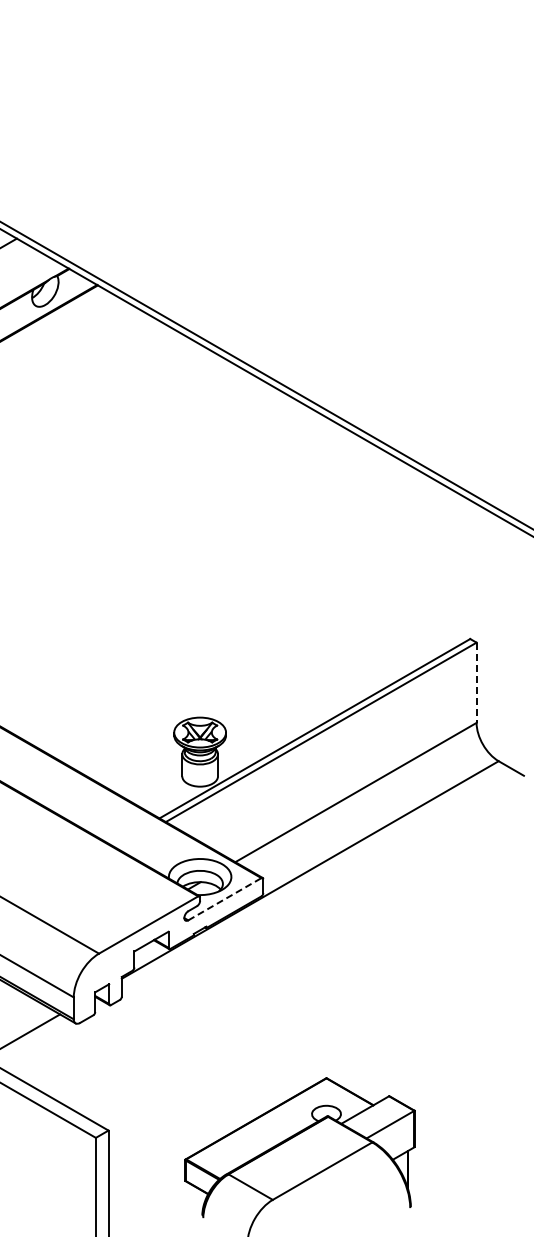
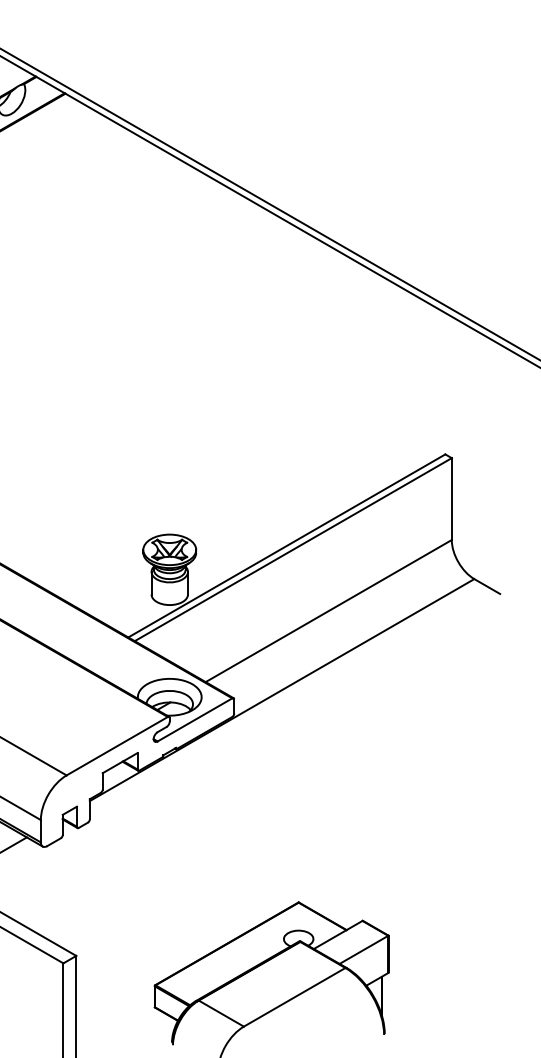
line: (476, 683) -> (451, 499), dashed -> solid
line: (225, 899) -> (195, 720), dashed -> solid

